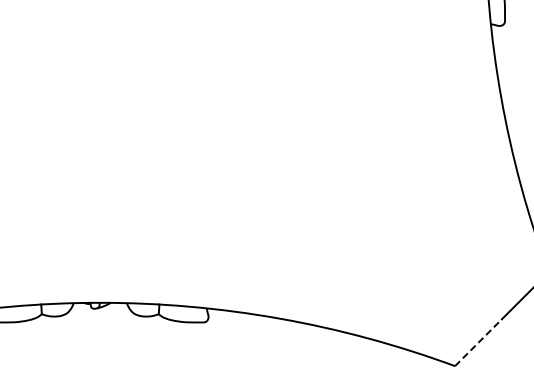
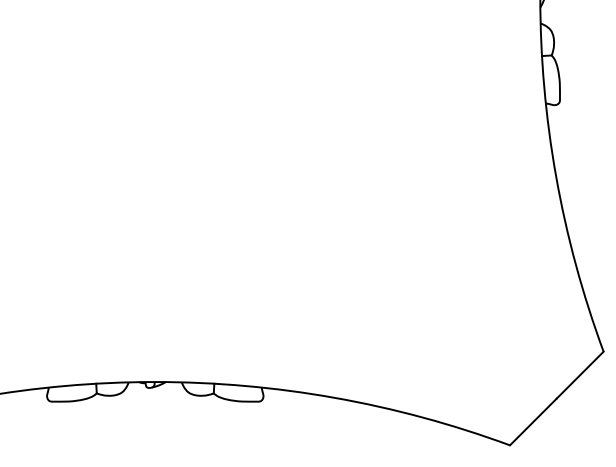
line: (478, 342) -> (533, 421), dashed -> solid

